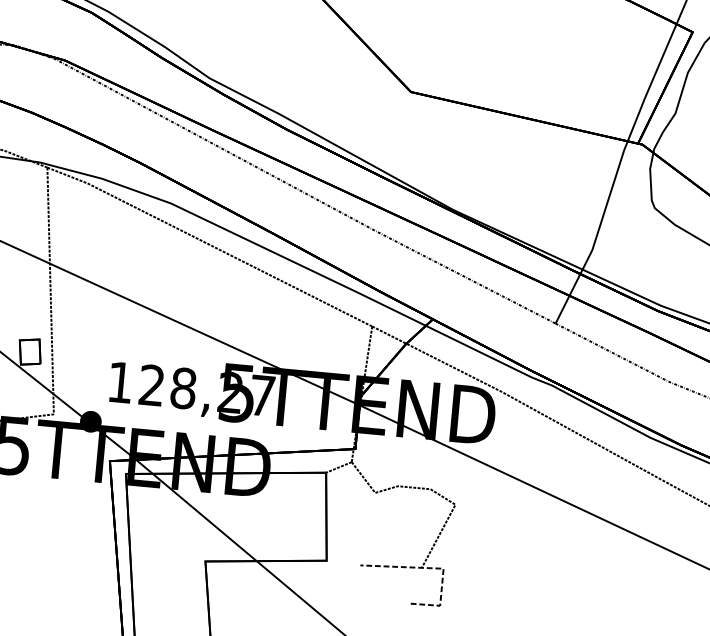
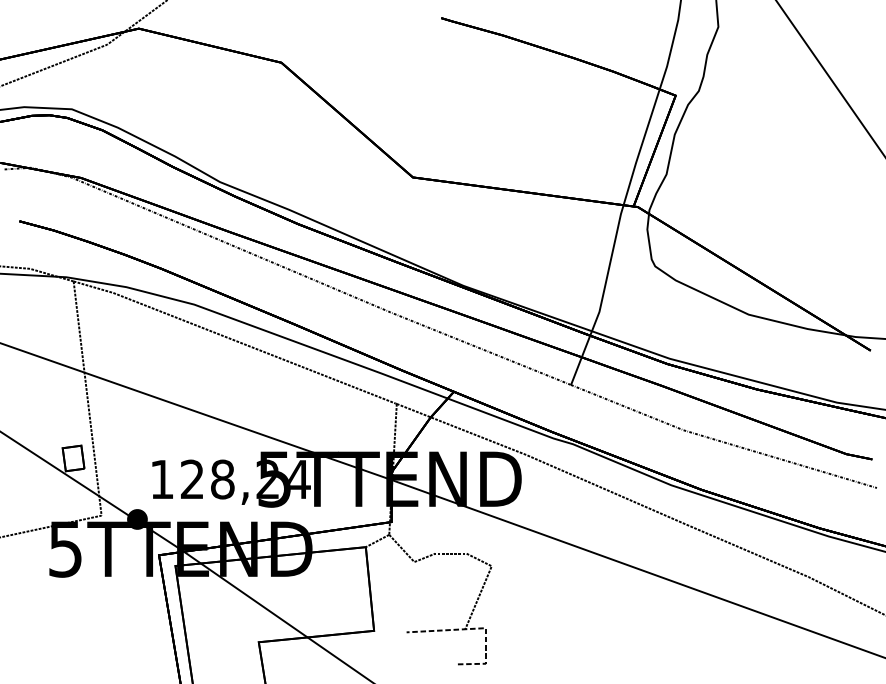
text: (262, 395) -> (298, 479), 128,27 -> 128,24

